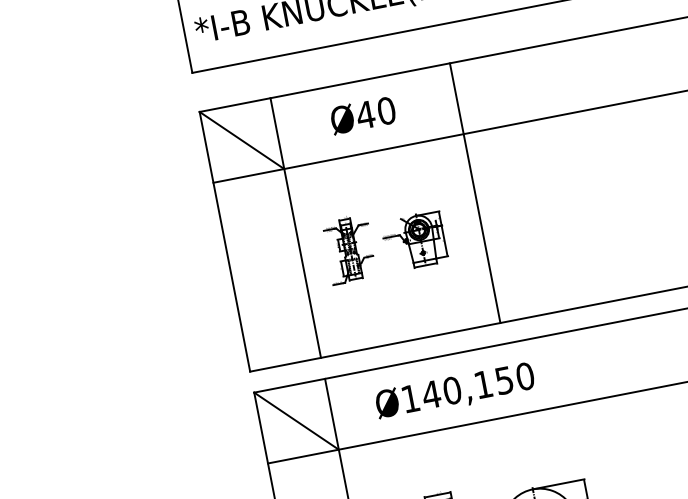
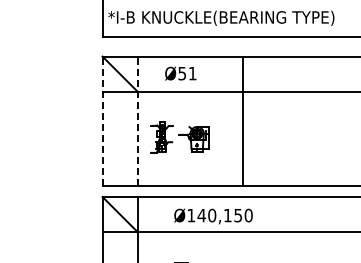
text: (376, 112) -> (187, 73), Ø40 -> Ø51
line: (474, 193) -> (242, 121), moved
line: (296, 227) -> (138, 121), solid -> dashed
line: (224, 241) -> (102, 121), solid -> dashed
text: (455, 392) -> (213, 216), moved

